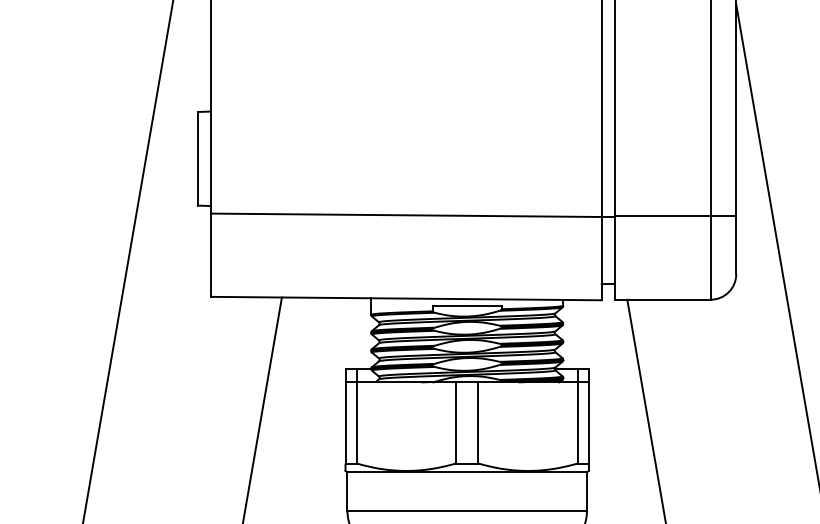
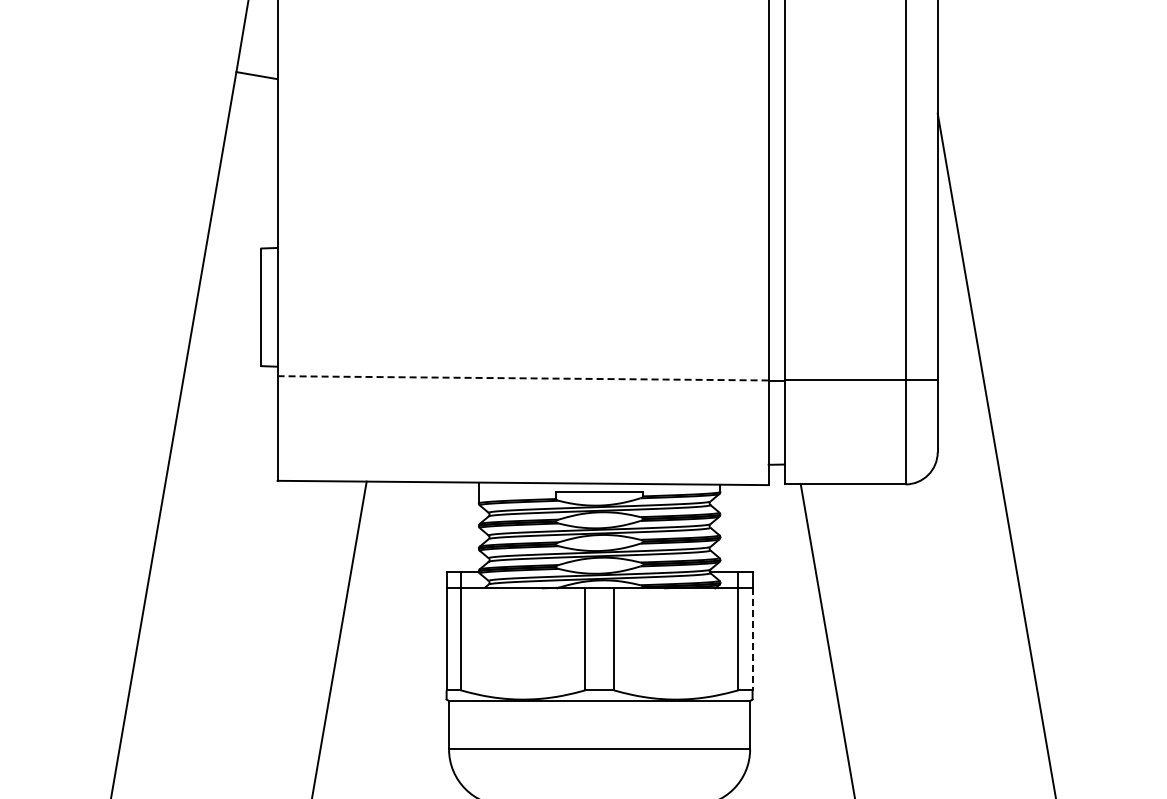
line: (406, 215) -> (523, 378), solid -> dashed
line: (588, 423) -> (752, 639), solid -> dashed

